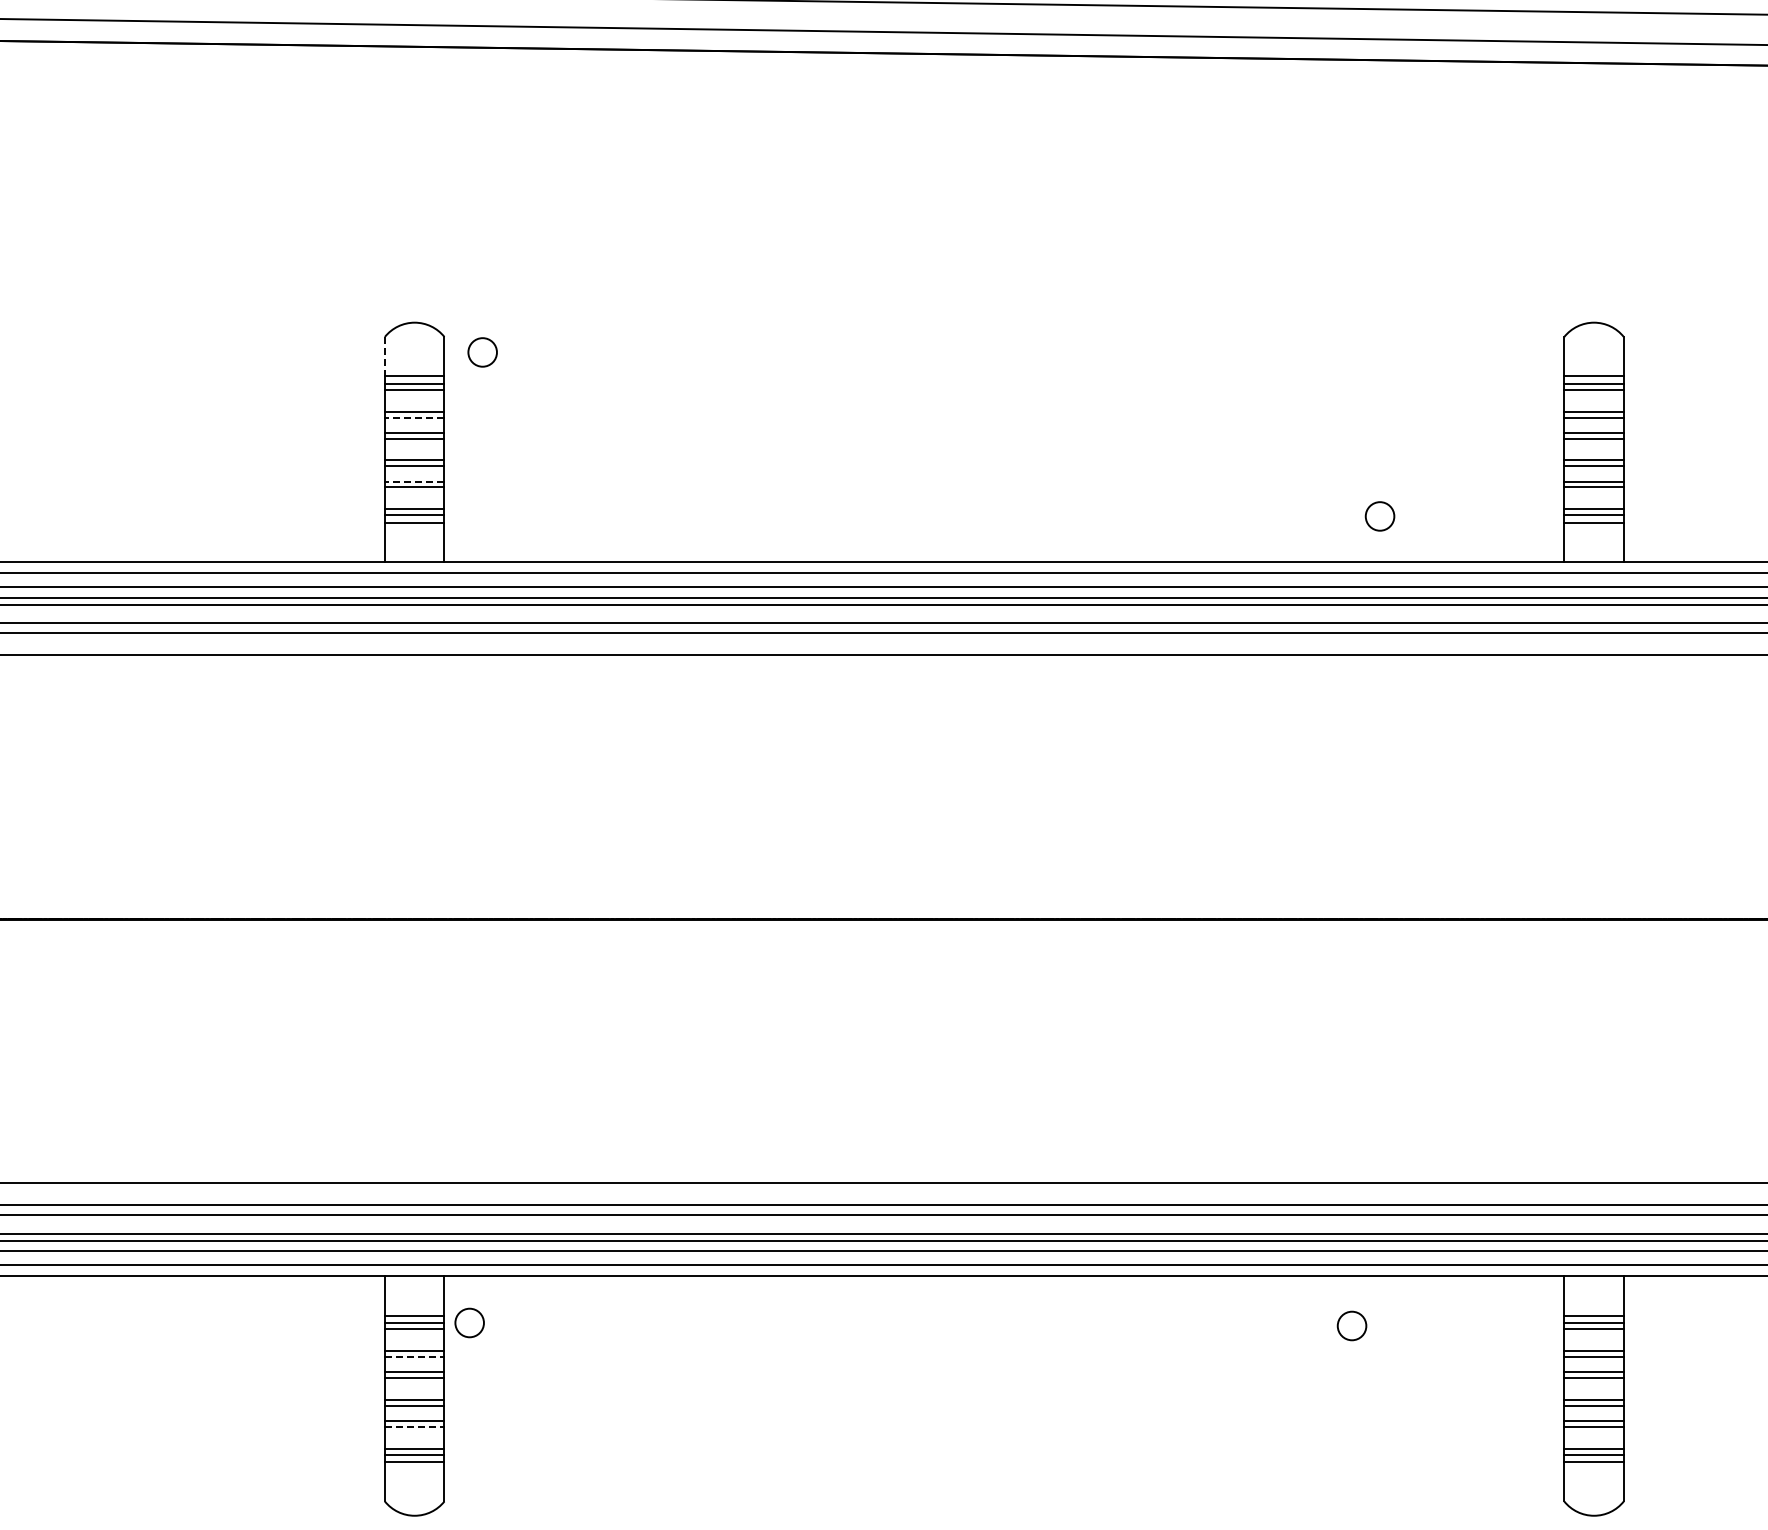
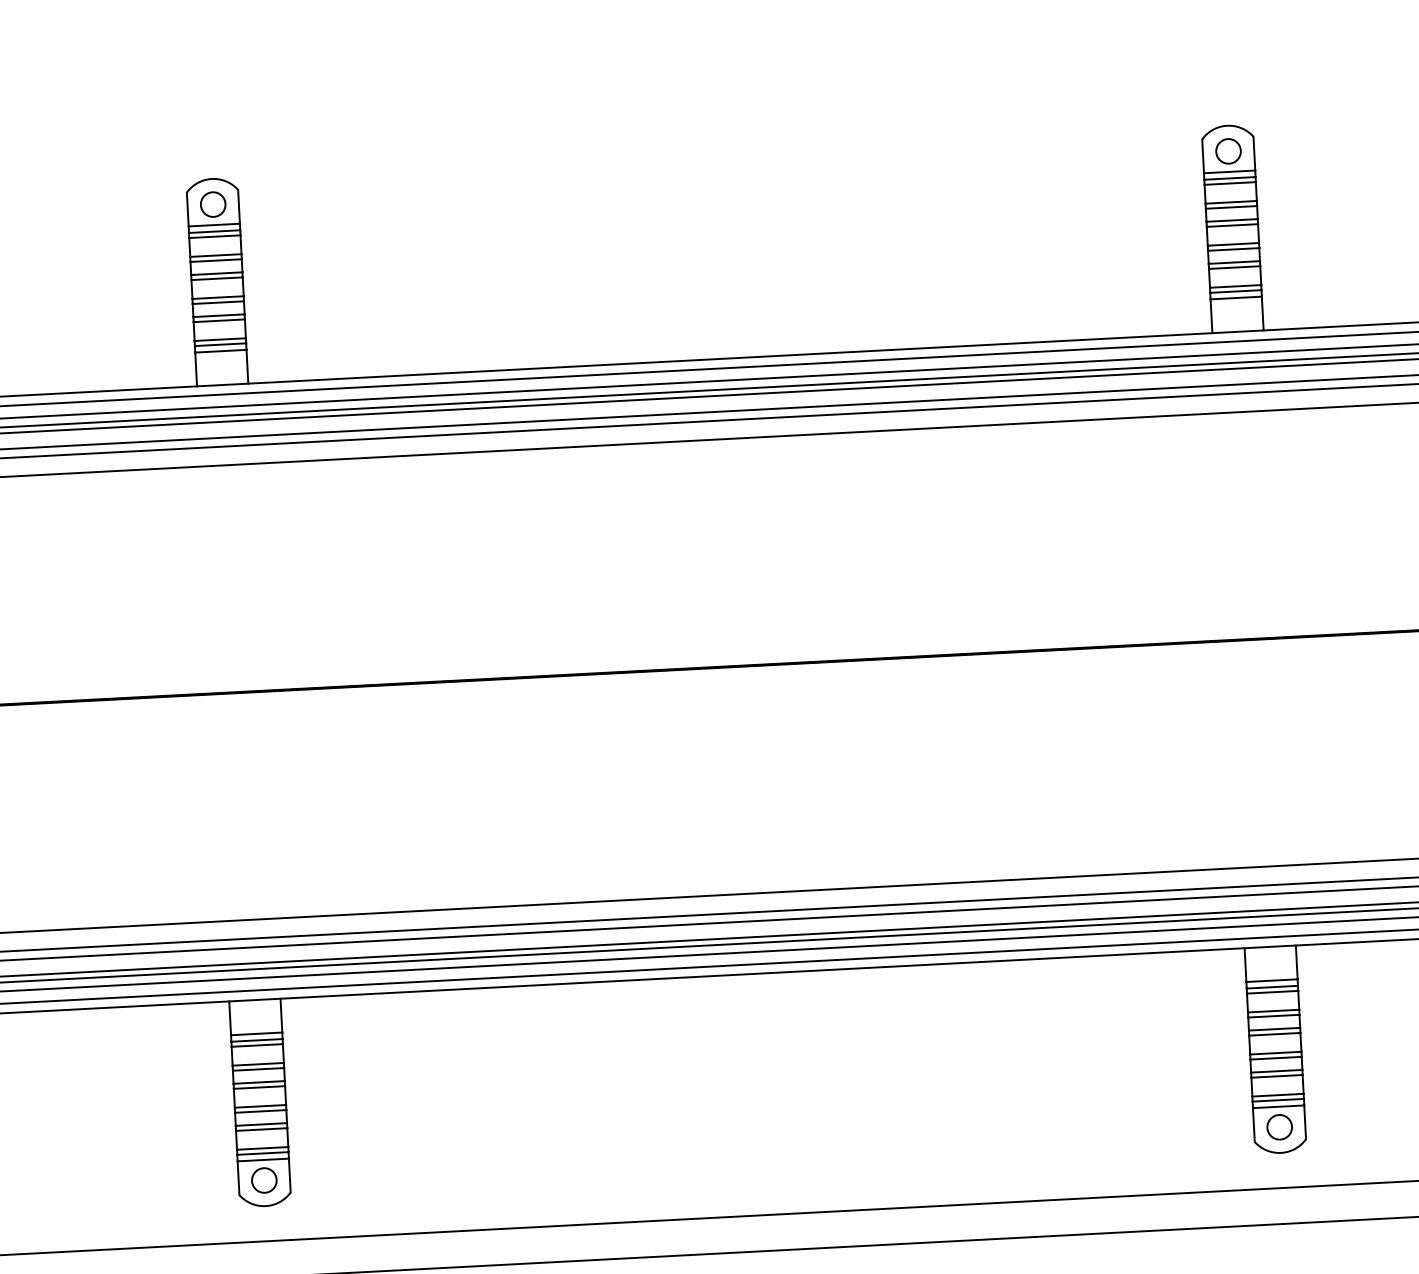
circle: (482, 352) -> (213, 204), moved
line: (384, 356) -> (187, 209), dashed -> solid
line: (414, 417) -> (215, 260), dashed -> solid
line: (414, 481) -> (218, 315), dashed -> solid
circle: (1379, 516) -> (1228, 151), moved
circle: (469, 1322) -> (264, 1180), moved
circle: (1351, 1325) -> (1279, 1126), moved
line: (414, 1356) -> (258, 1069), dashed -> solid
line: (414, 1426) -> (261, 1129), dashed -> solid

